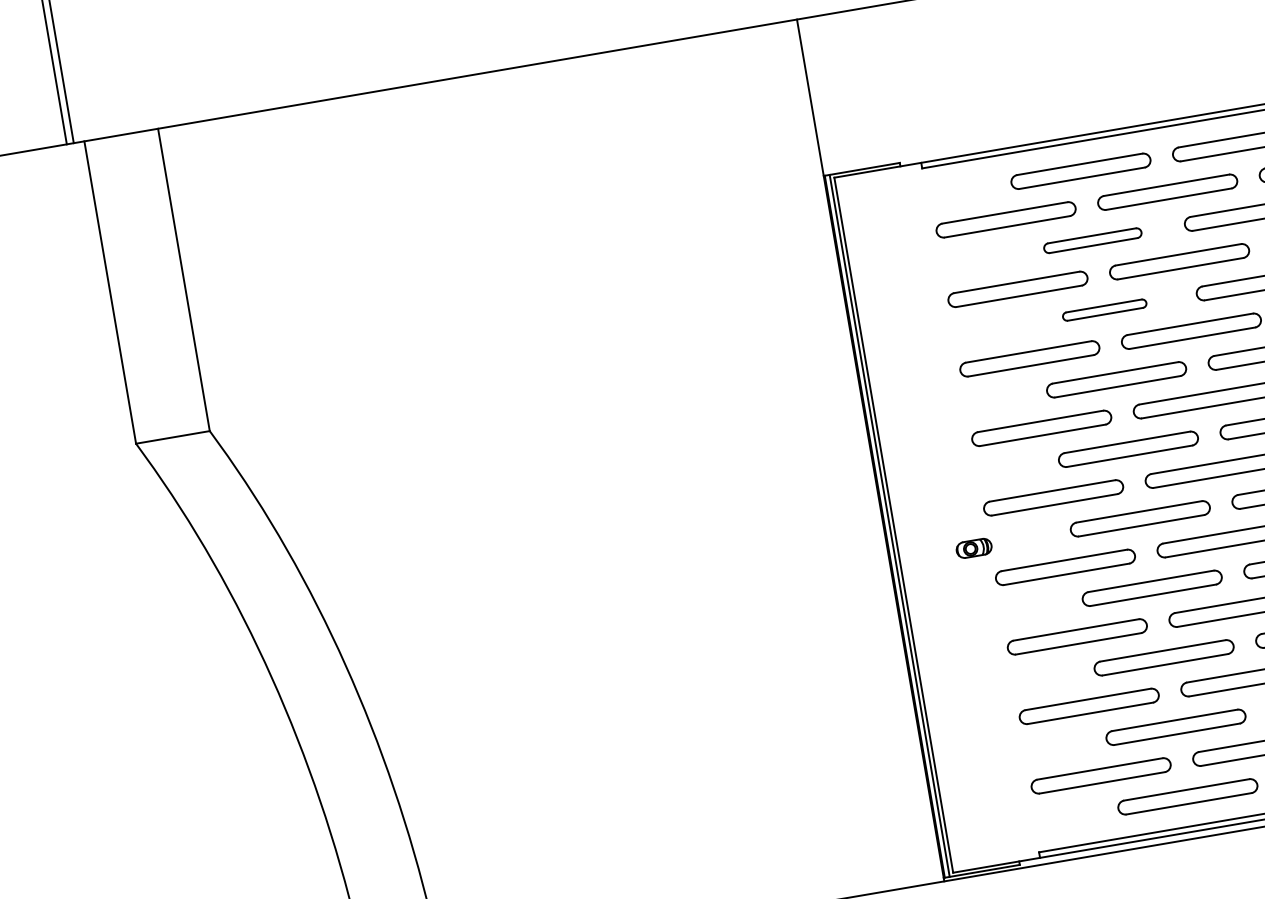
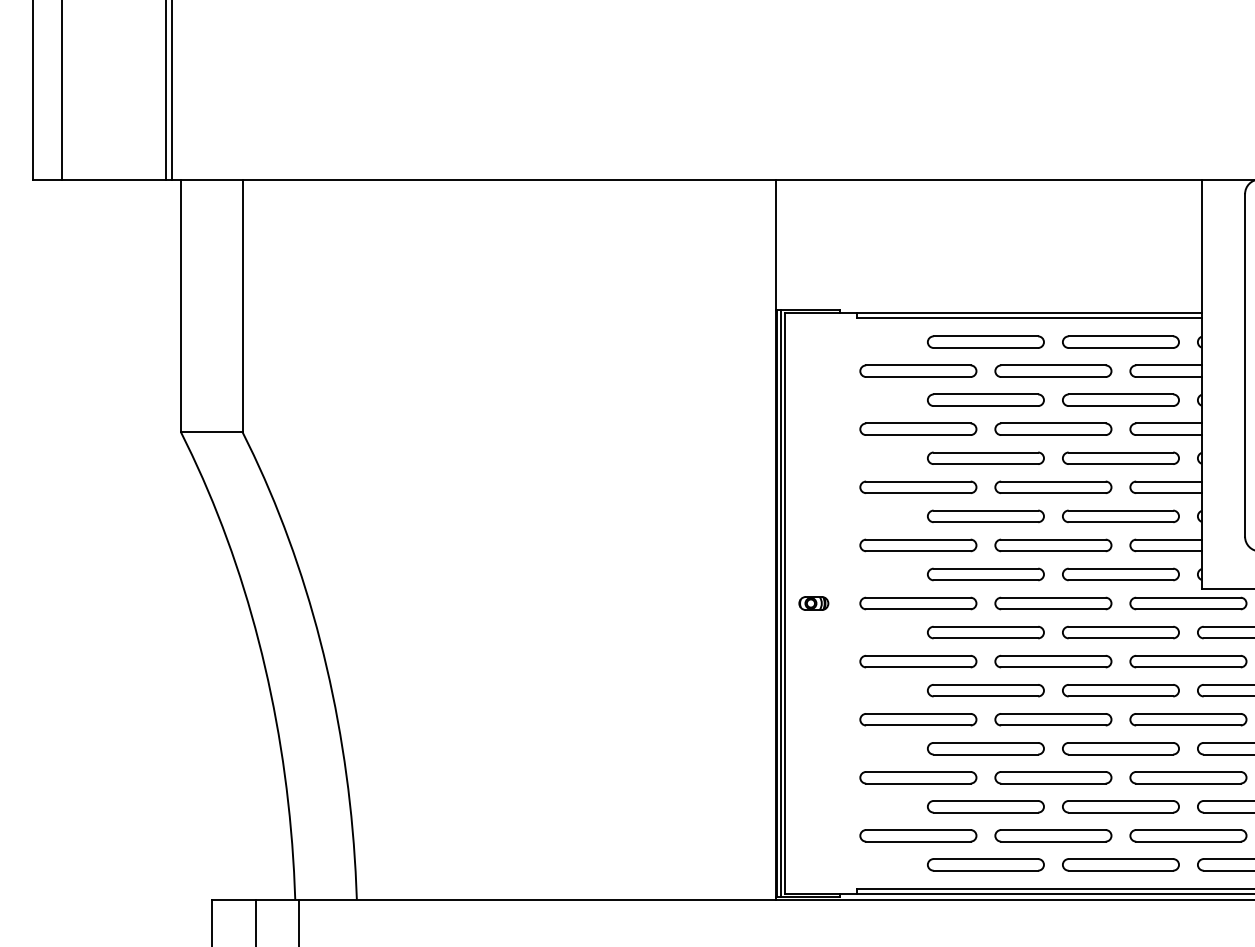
part: (1092, 239) -> (985, 399), size x1.43
part: (1104, 309) -> (985, 457), size x1.67
part: (973, 548) -> (813, 603), moved

